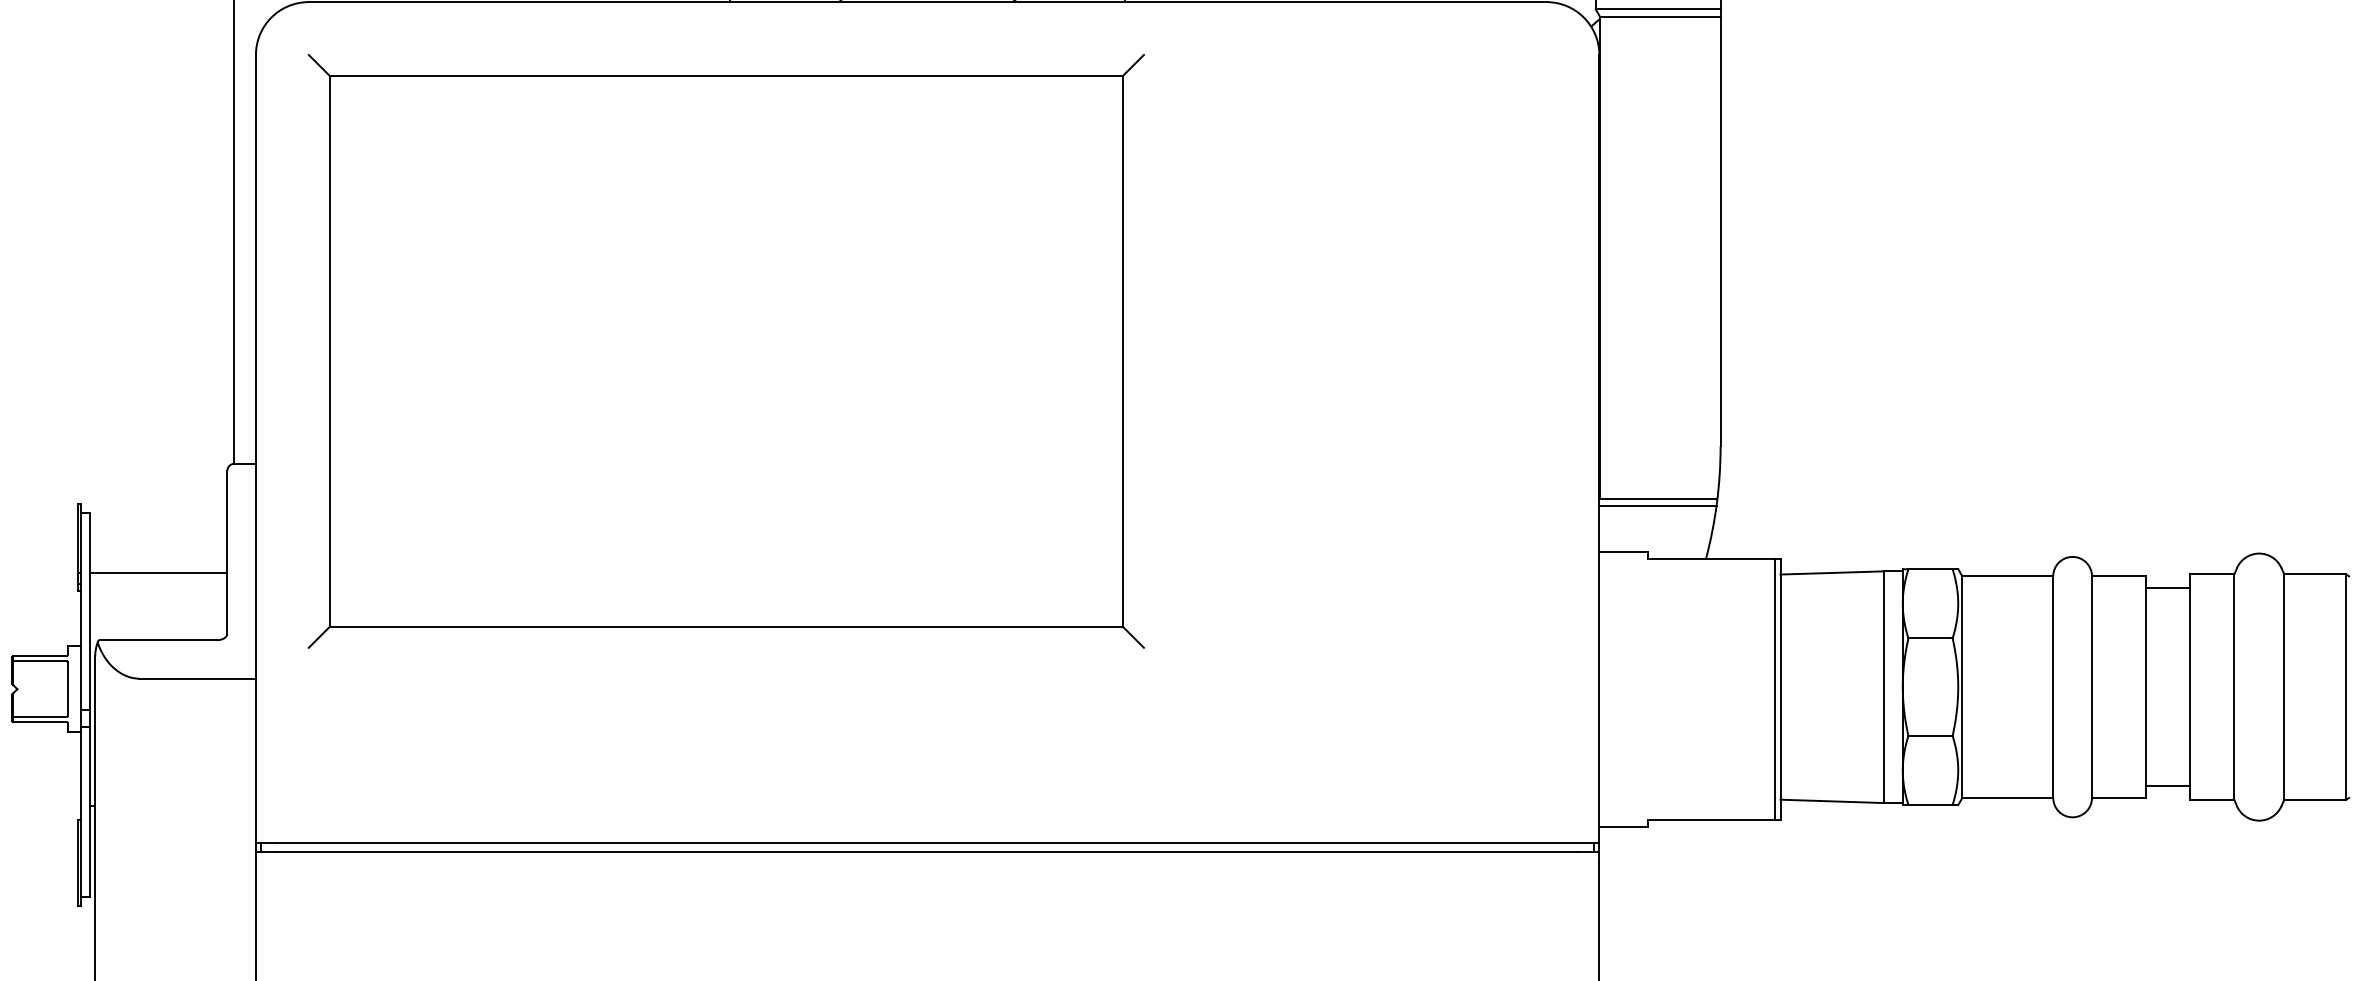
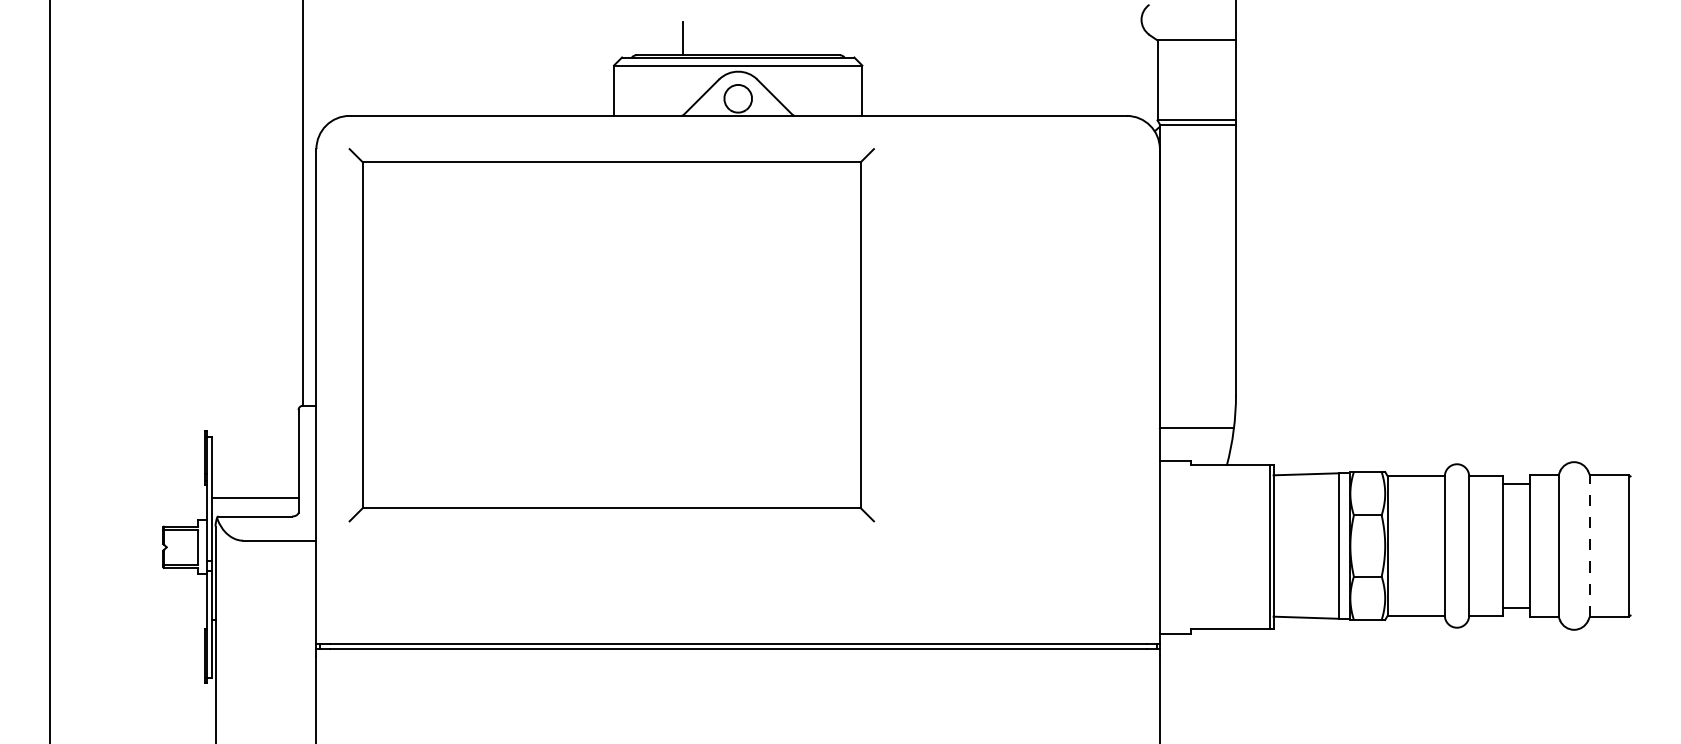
line: (1657, 506) -> (1196, 432), removed
line: (158, 573) -> (255, 498), moved
line: (2283, 686) -> (1589, 545), solid -> dashed

